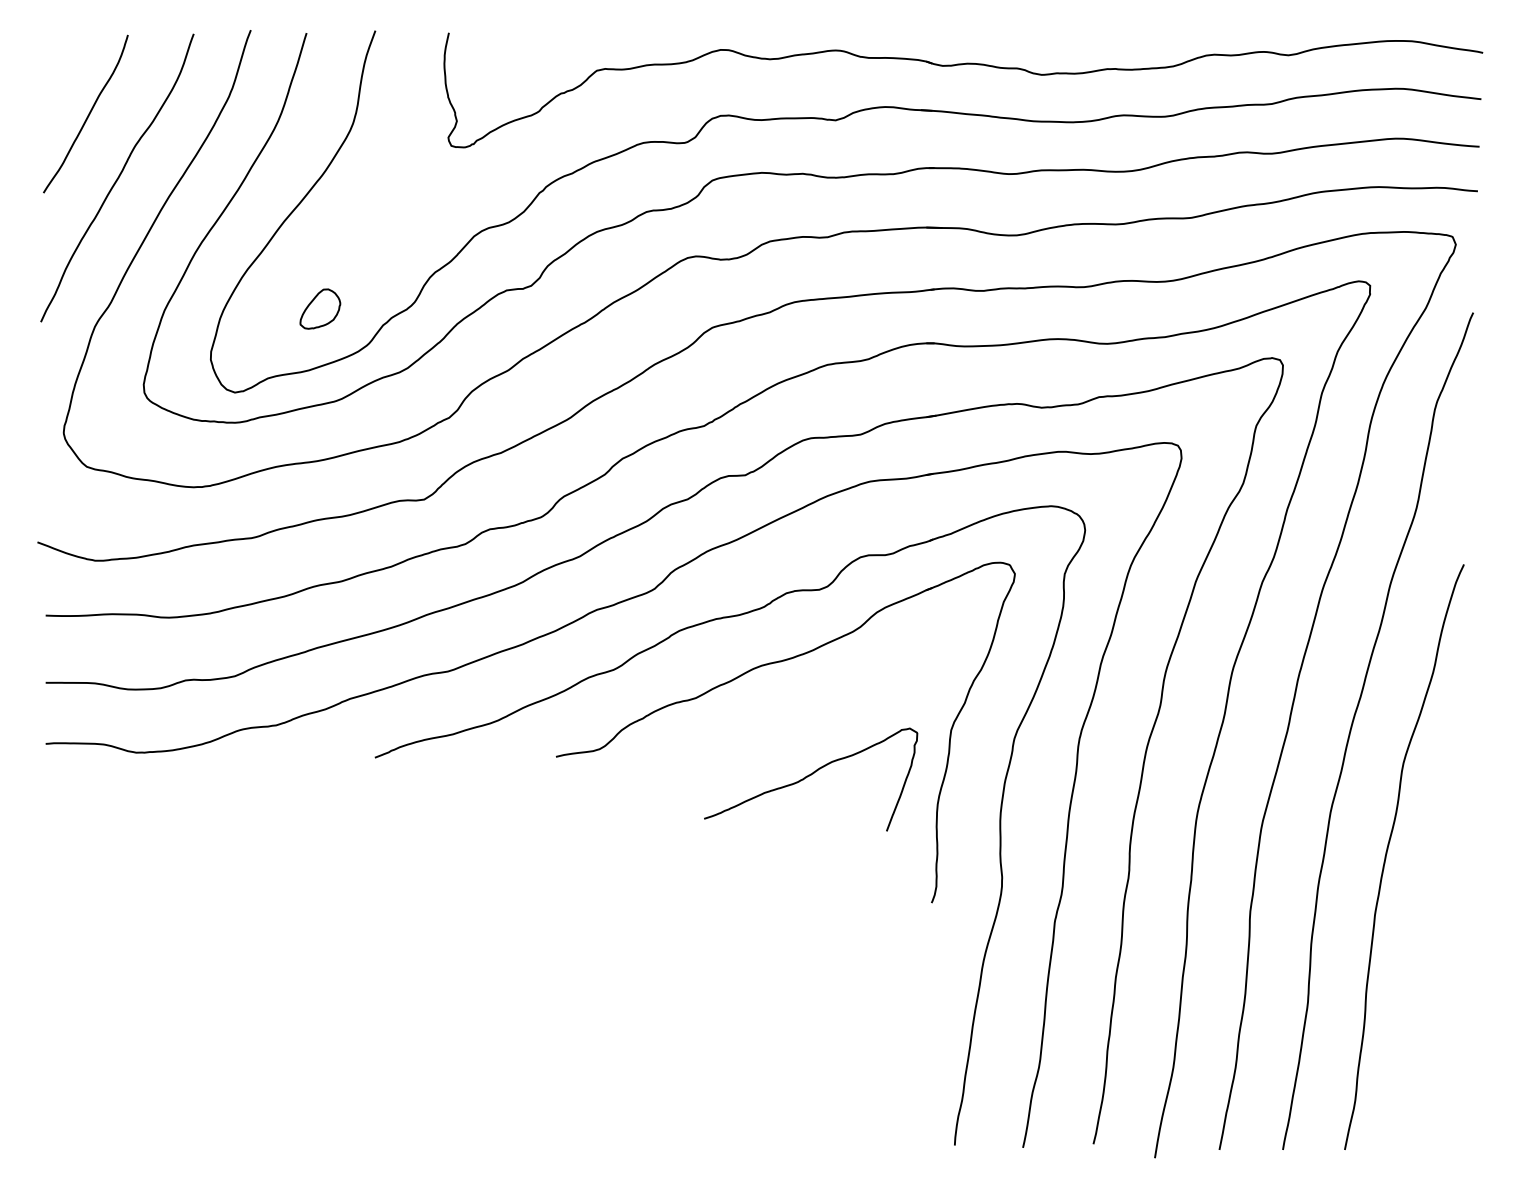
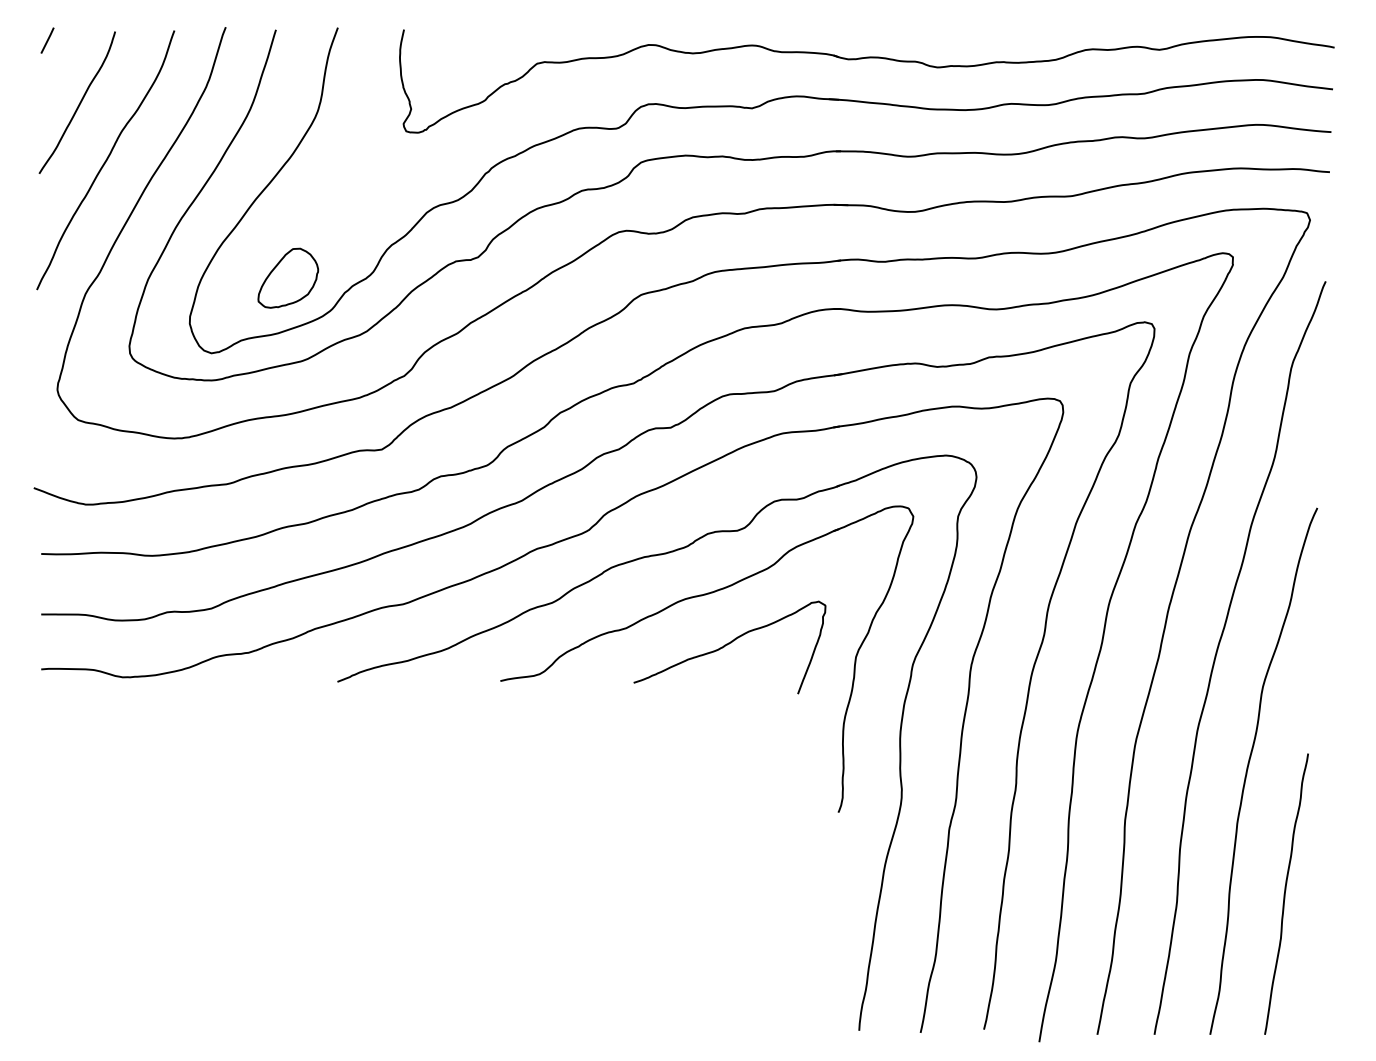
line: (52, 44) -> (47, 40), added
part: (320, 308) -> (288, 277), size x1.67
curve: (809, 776) -> (728, 644), moved
curve: (1428, 993) -> (1285, 894), added

